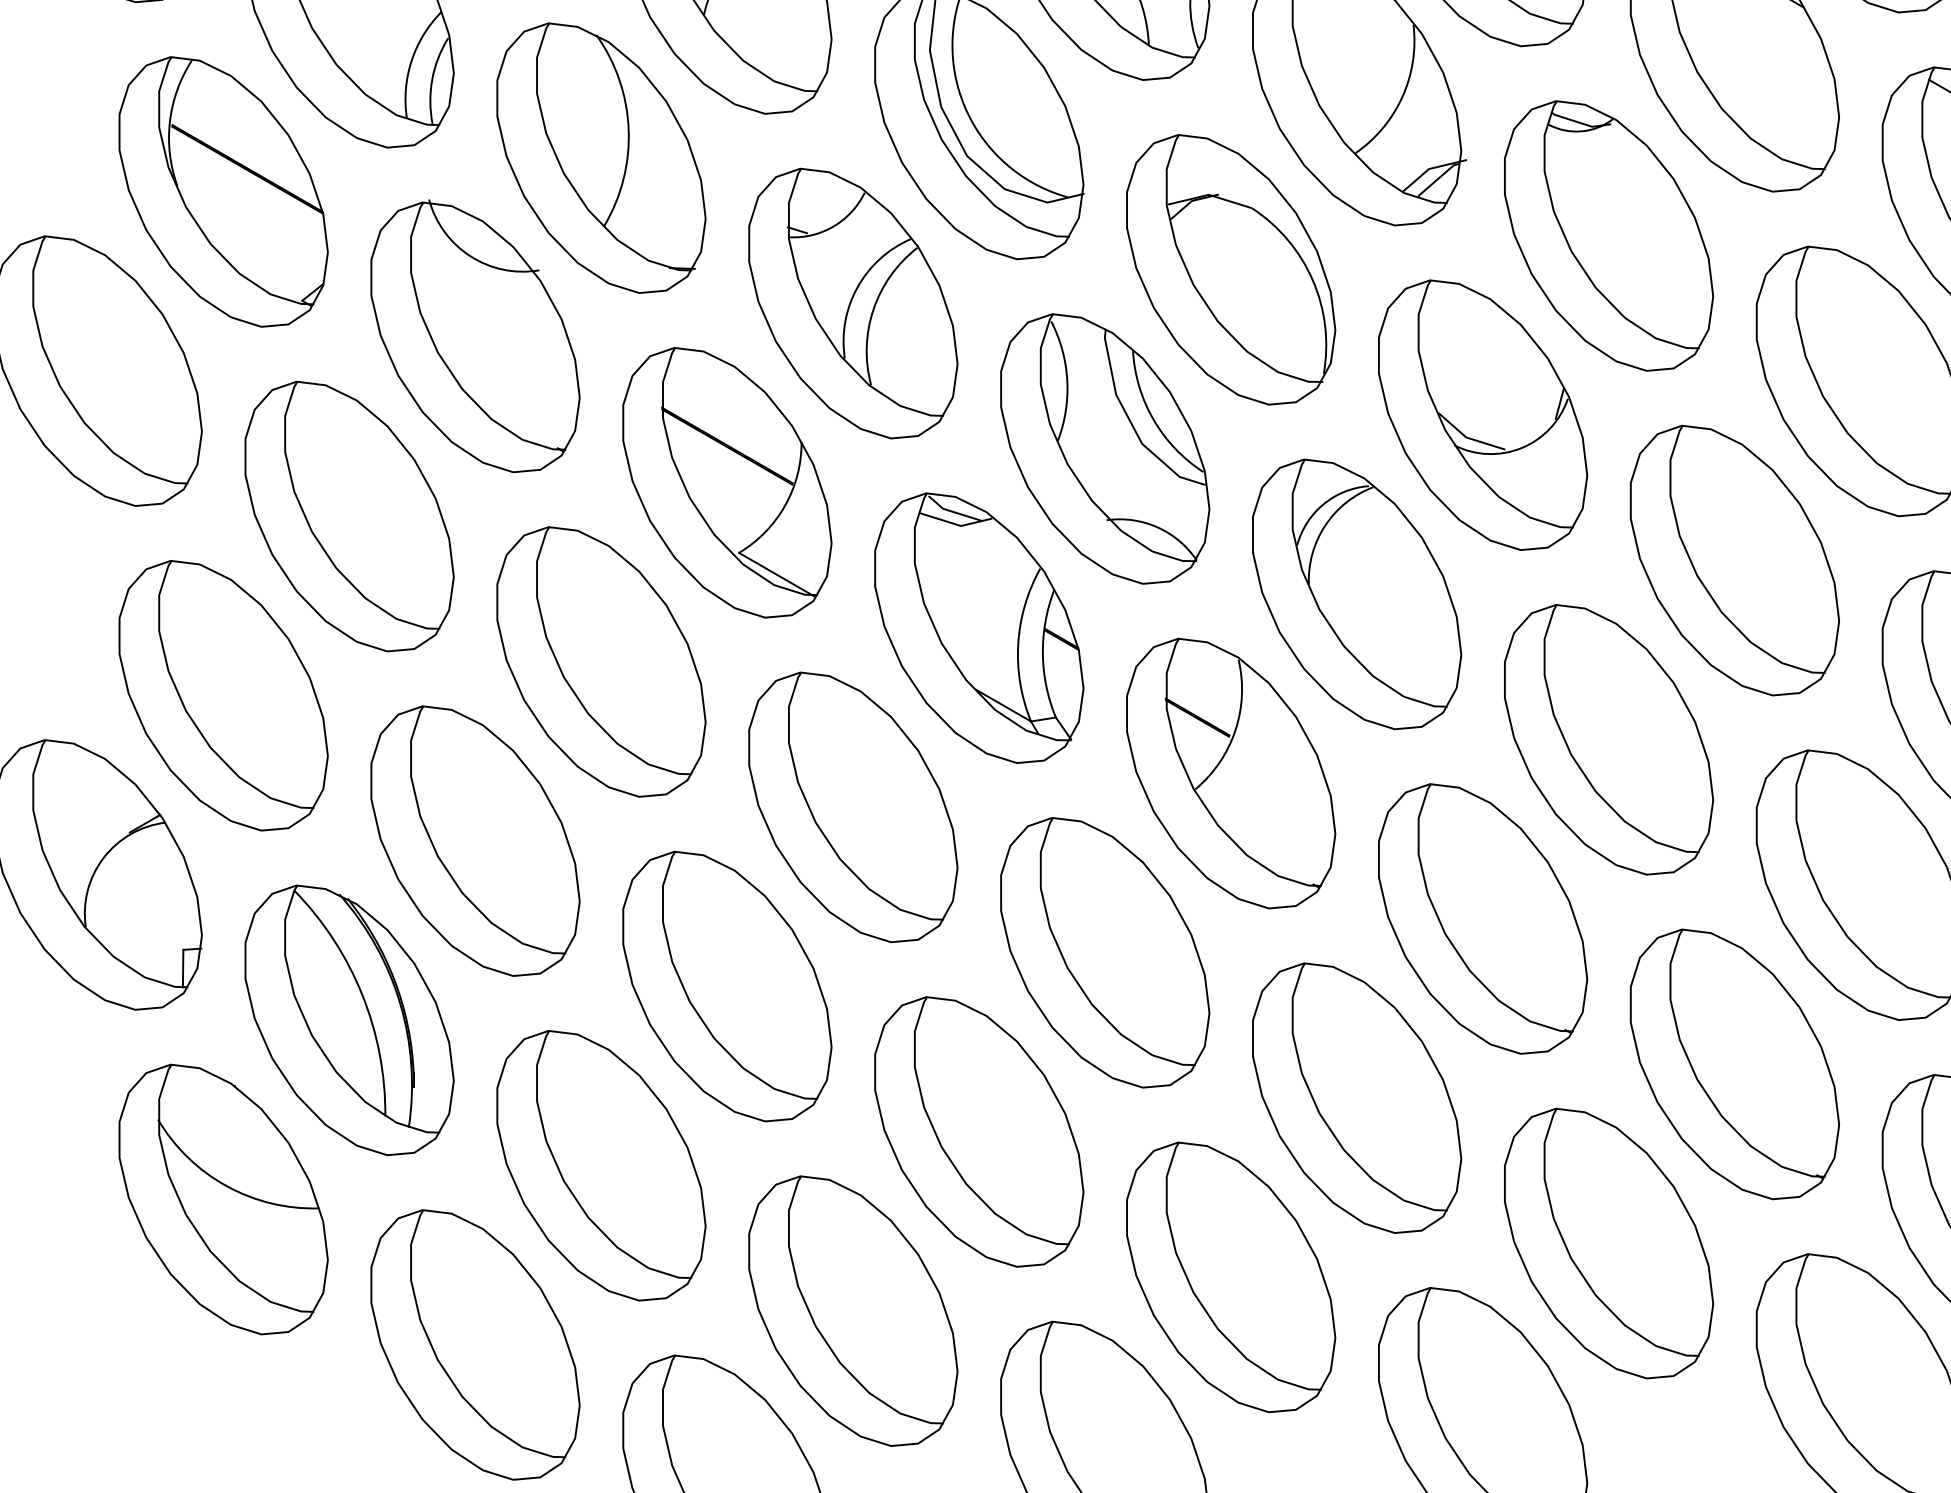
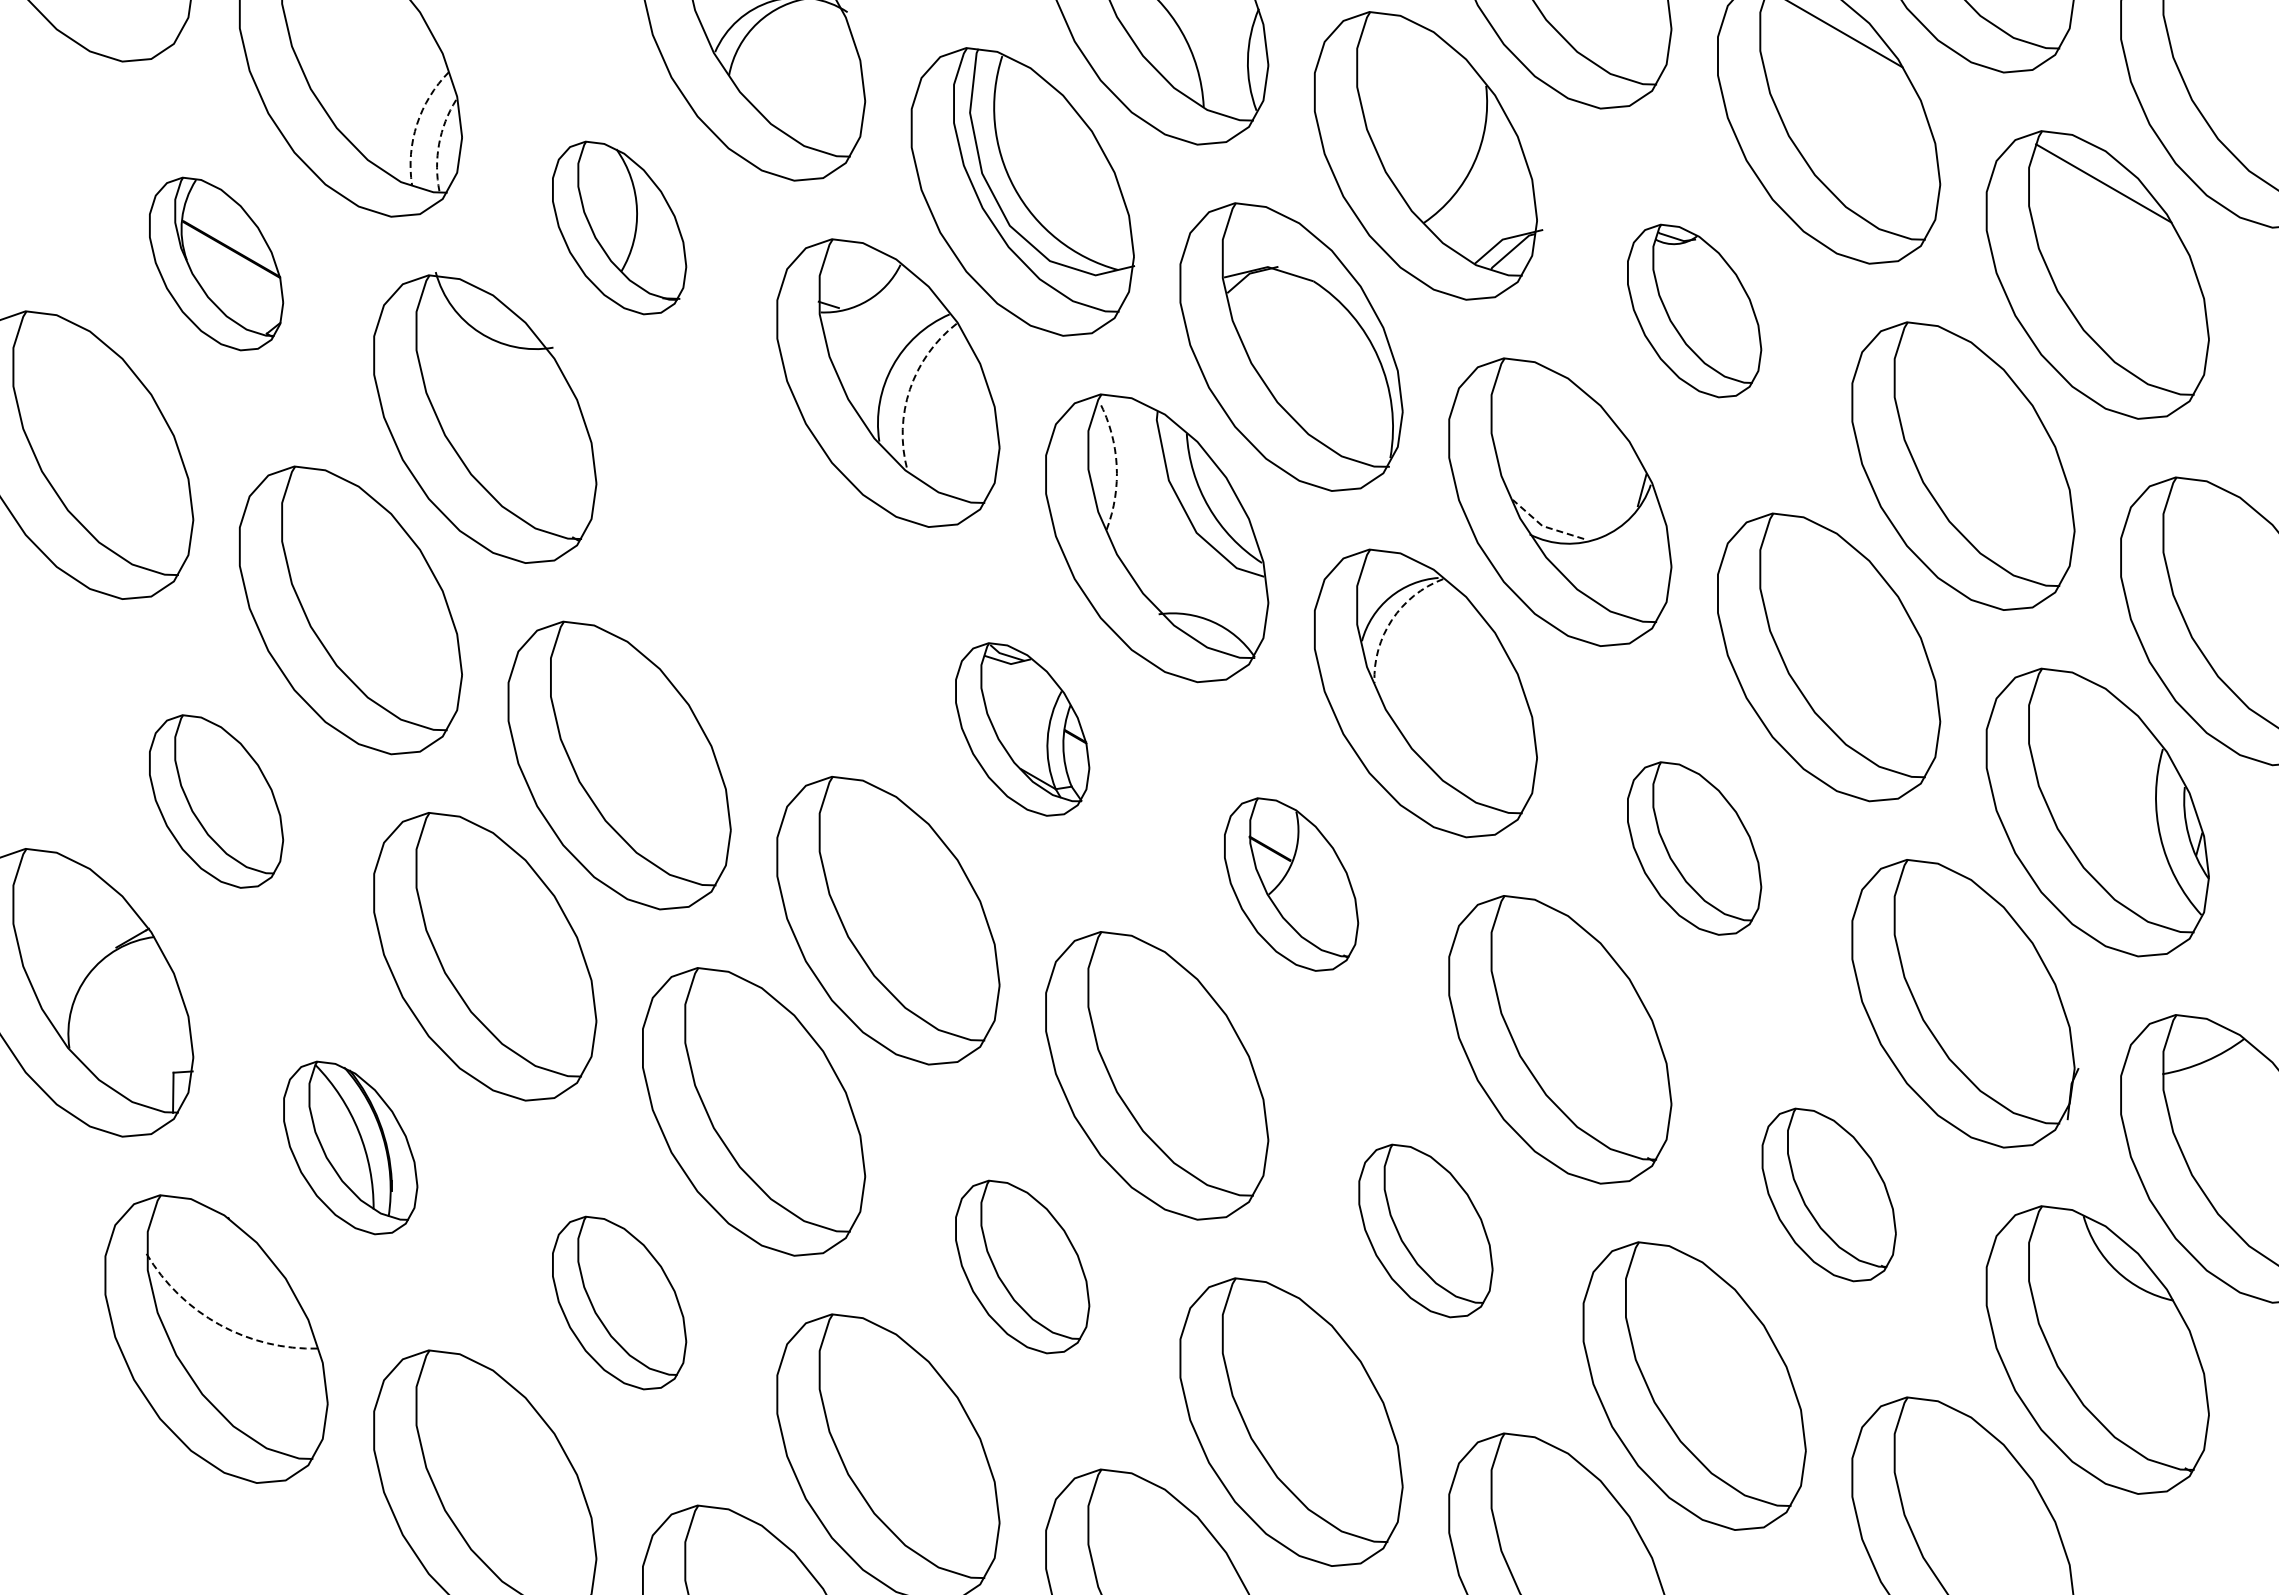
arc: (412, 61) -> (417, 124), solid -> dashed
arc: (432, 79) -> (439, 144), solid -> dashed
part: (601, 157) -> (619, 227), size x0.6
part: (223, 191) -> (216, 263), size x0.6
part: (1608, 235) -> (1694, 310), size x0.6
arc: (873, 309) -> (909, 389), solid -> dashed
arc: (1067, 380) -> (1116, 465), solid -> dashed
line: (1467, 437) -> (1543, 526), solid -> dashed
part: (727, 482) -> (754, 574), removed
arc: (1325, 525) -> (1392, 619), solid -> dashed
part: (979, 628) -> (1022, 729), size x0.6
part: (223, 695) -> (216, 801), size x0.6
part: (1608, 739) -> (1694, 848), size x0.6
part: (1231, 773) -> (1291, 884), size x0.6
part: (349, 1019) -> (350, 1147), size x0.6
part: (1735, 1063) -> (1829, 1194), size x0.6
part: (1356, 1097) -> (1425, 1230), size x0.6
part: (979, 1131) -> (1022, 1266), size x0.6
part: (601, 1165) -> (619, 1302), size x0.6
arc: (226, 1185) -> (219, 1324), solid -> dashed

